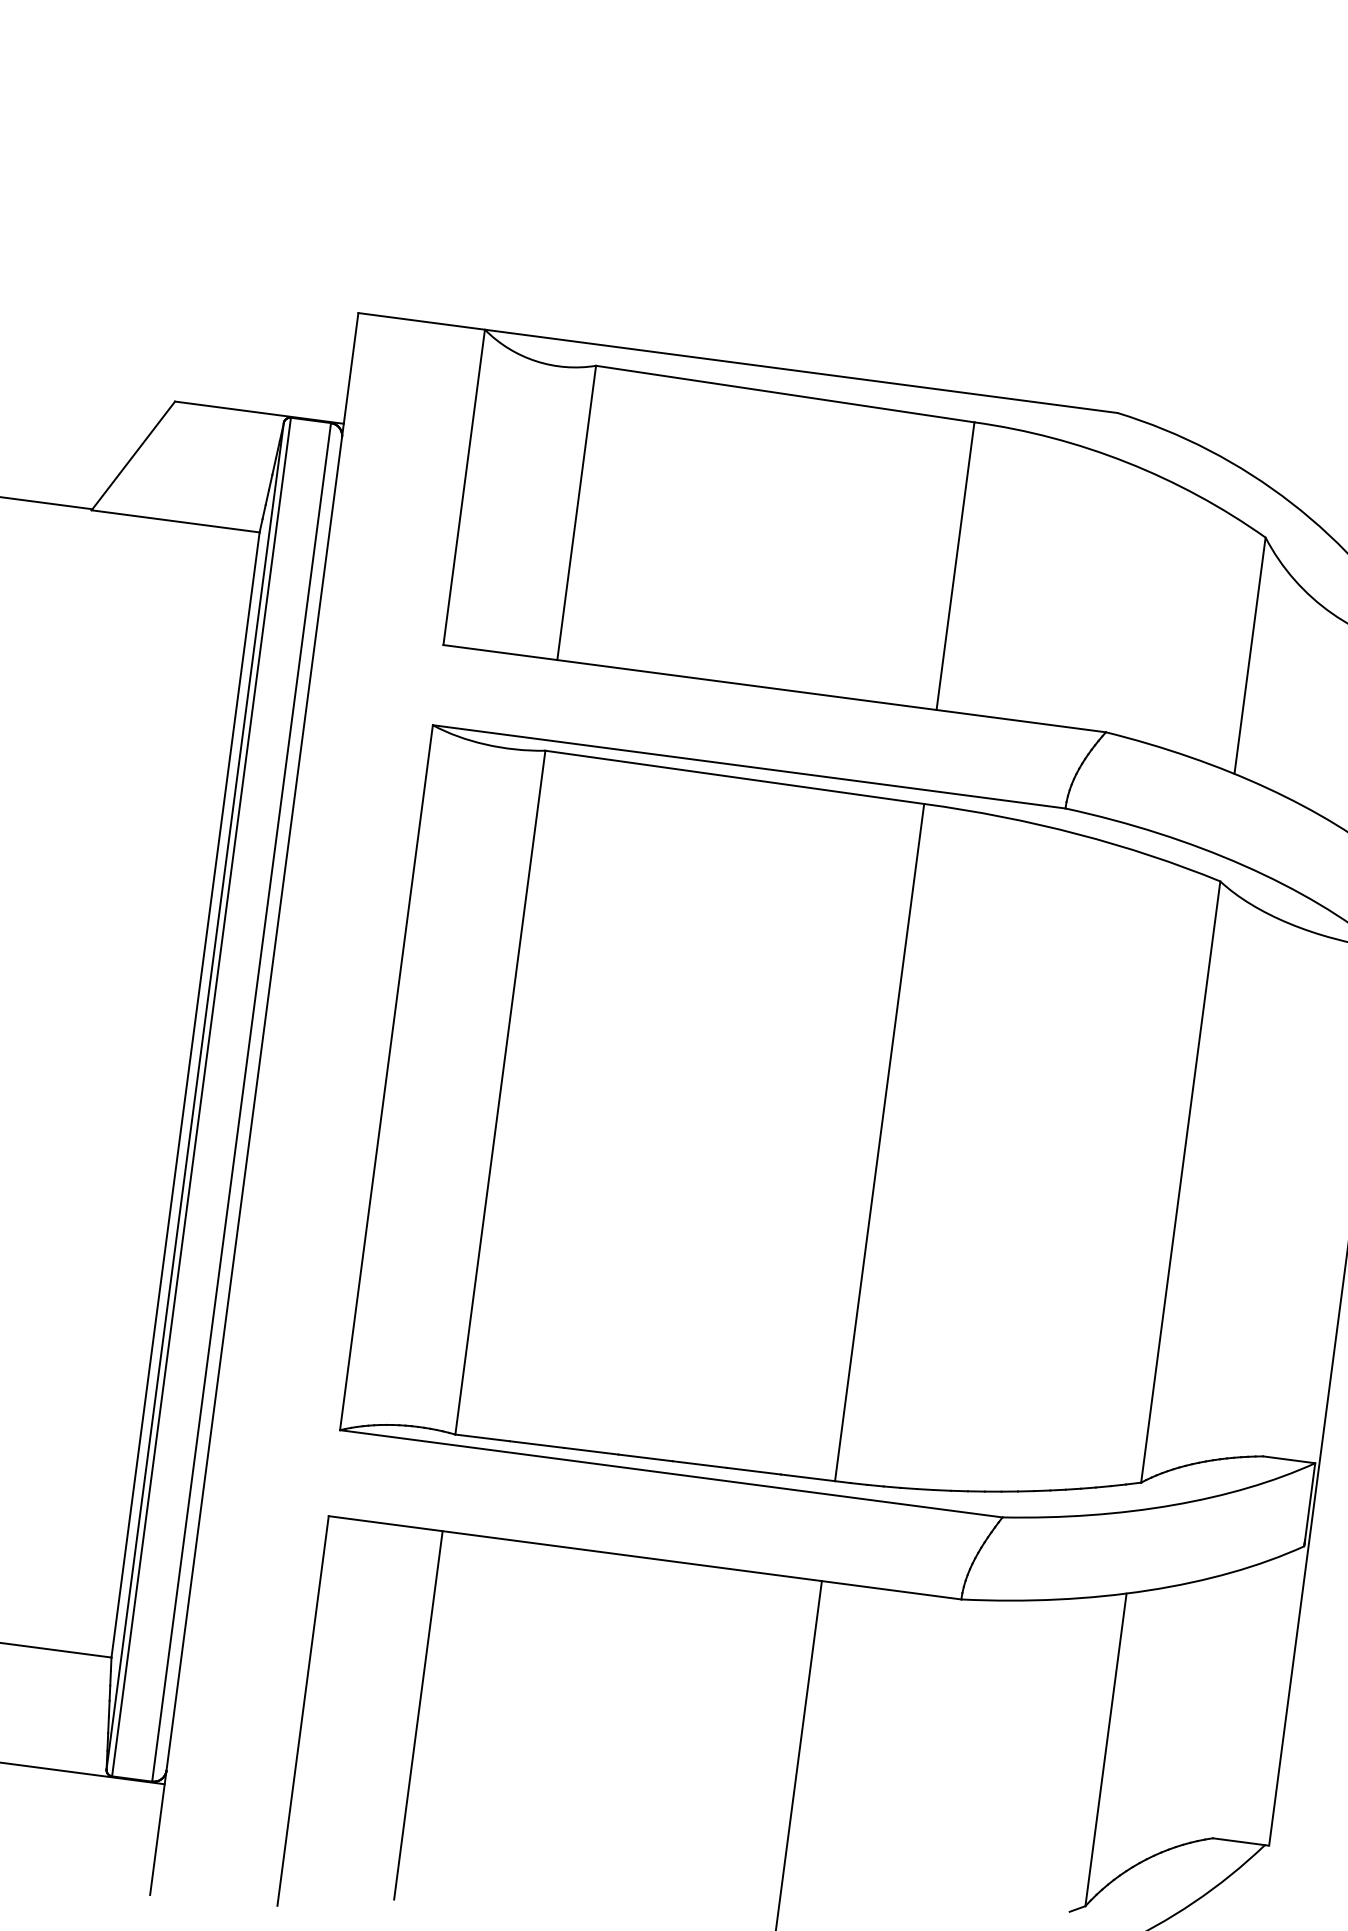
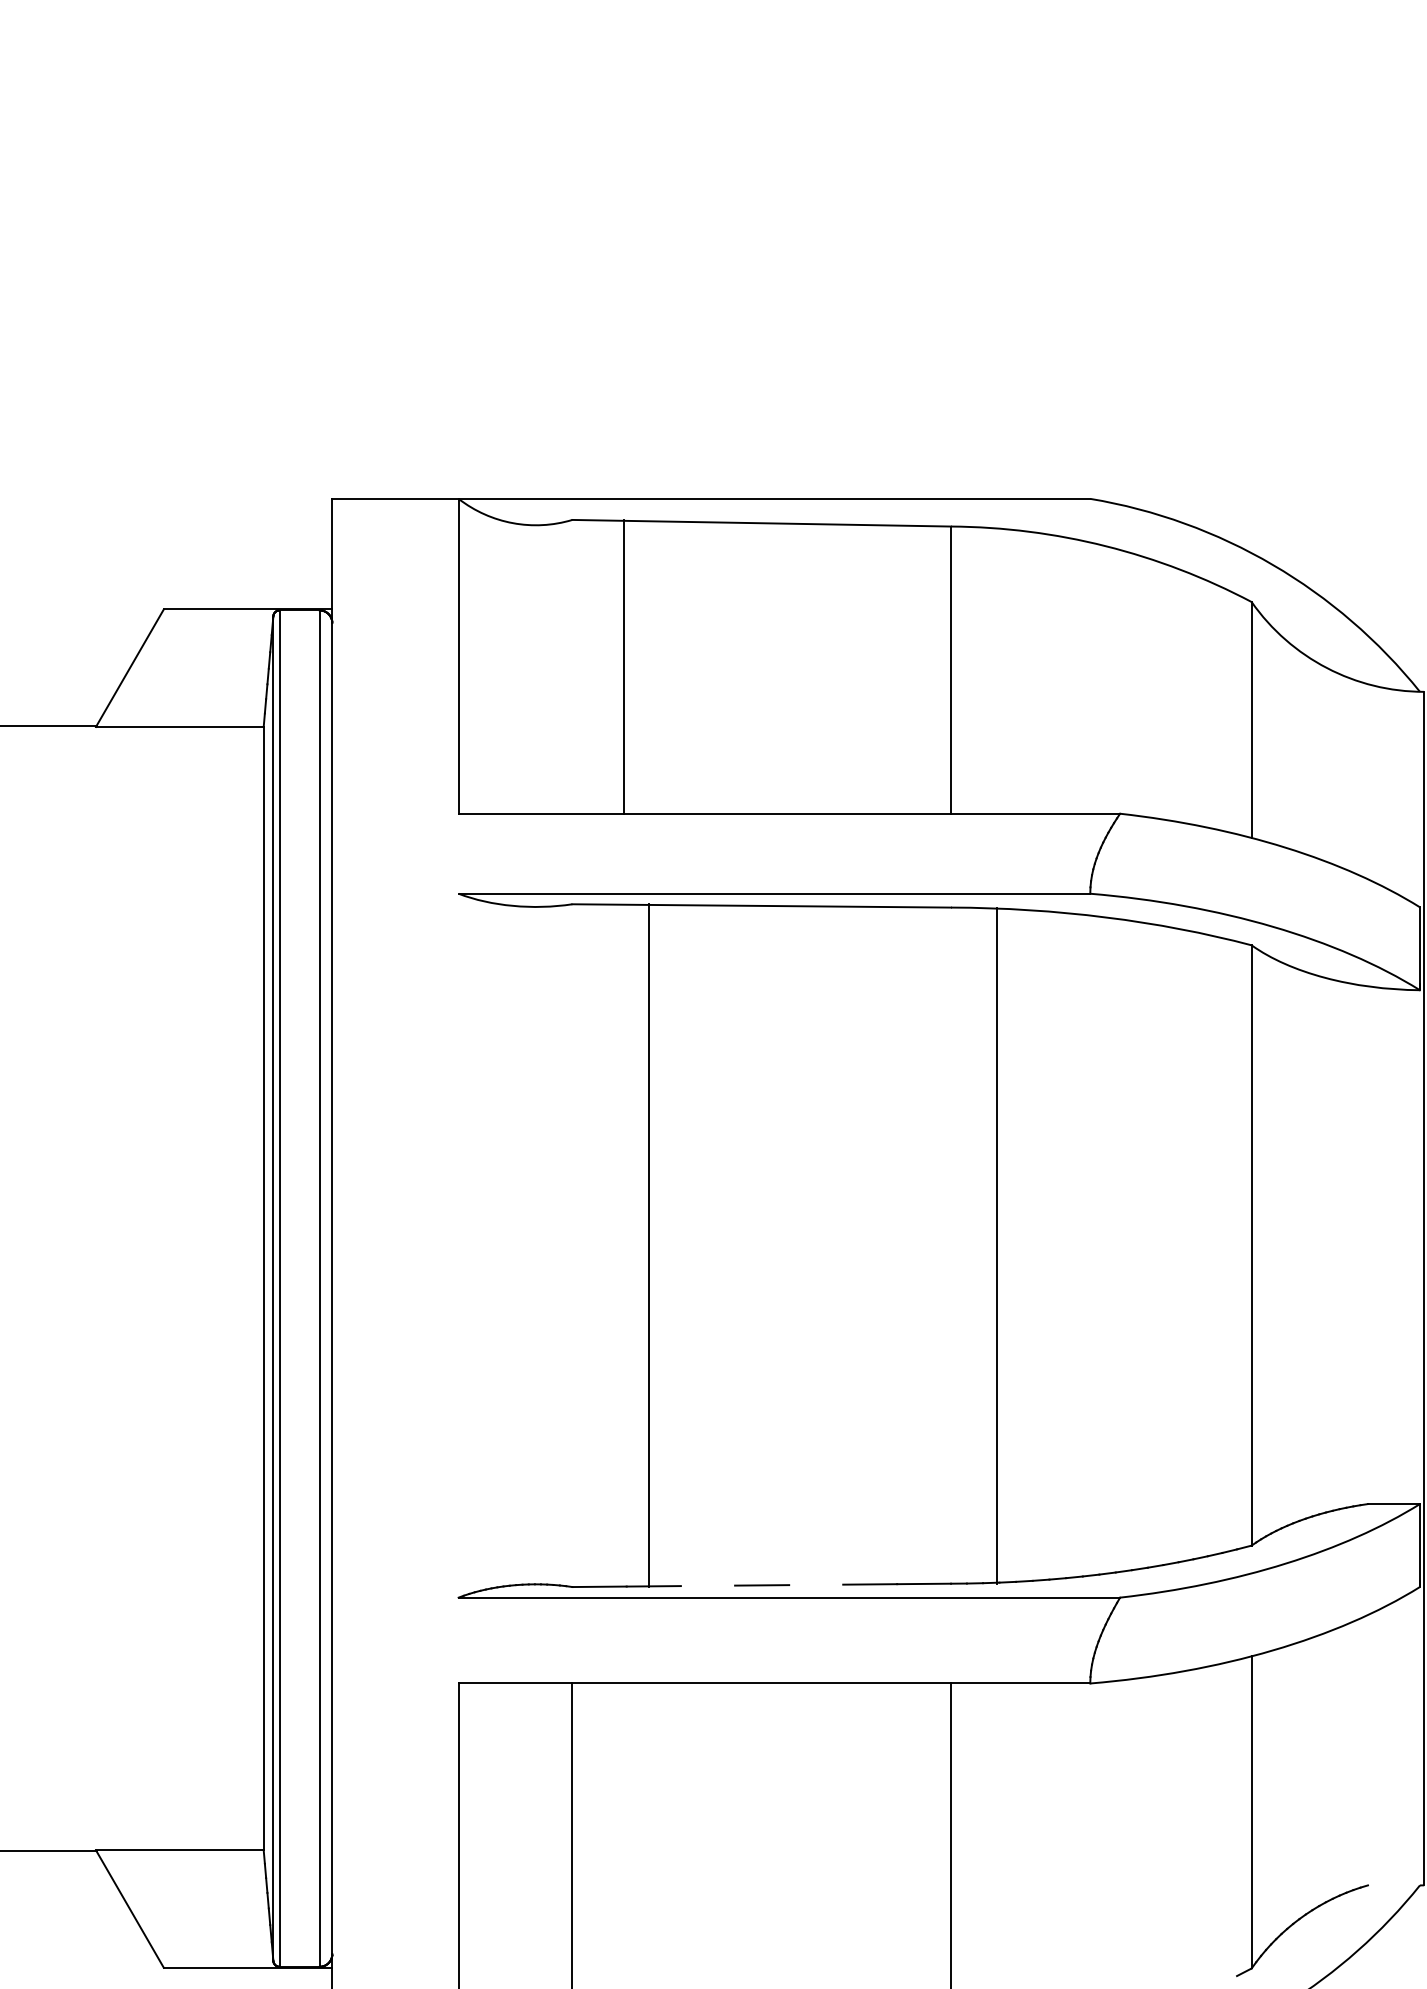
line: (576, 512) -> (624, 666), moved
line: (386, 1077) -> (458, 1245), removed
line: (500, 1092) -> (649, 1245), moved
line: (880, 1142) -> (997, 1245), moved
line: (590, 1450) -> (707, 1585), removed
line: (700, 1464) -> (816, 1584), removed
line: (1238, 1841) -> (1393, 1885), removed

